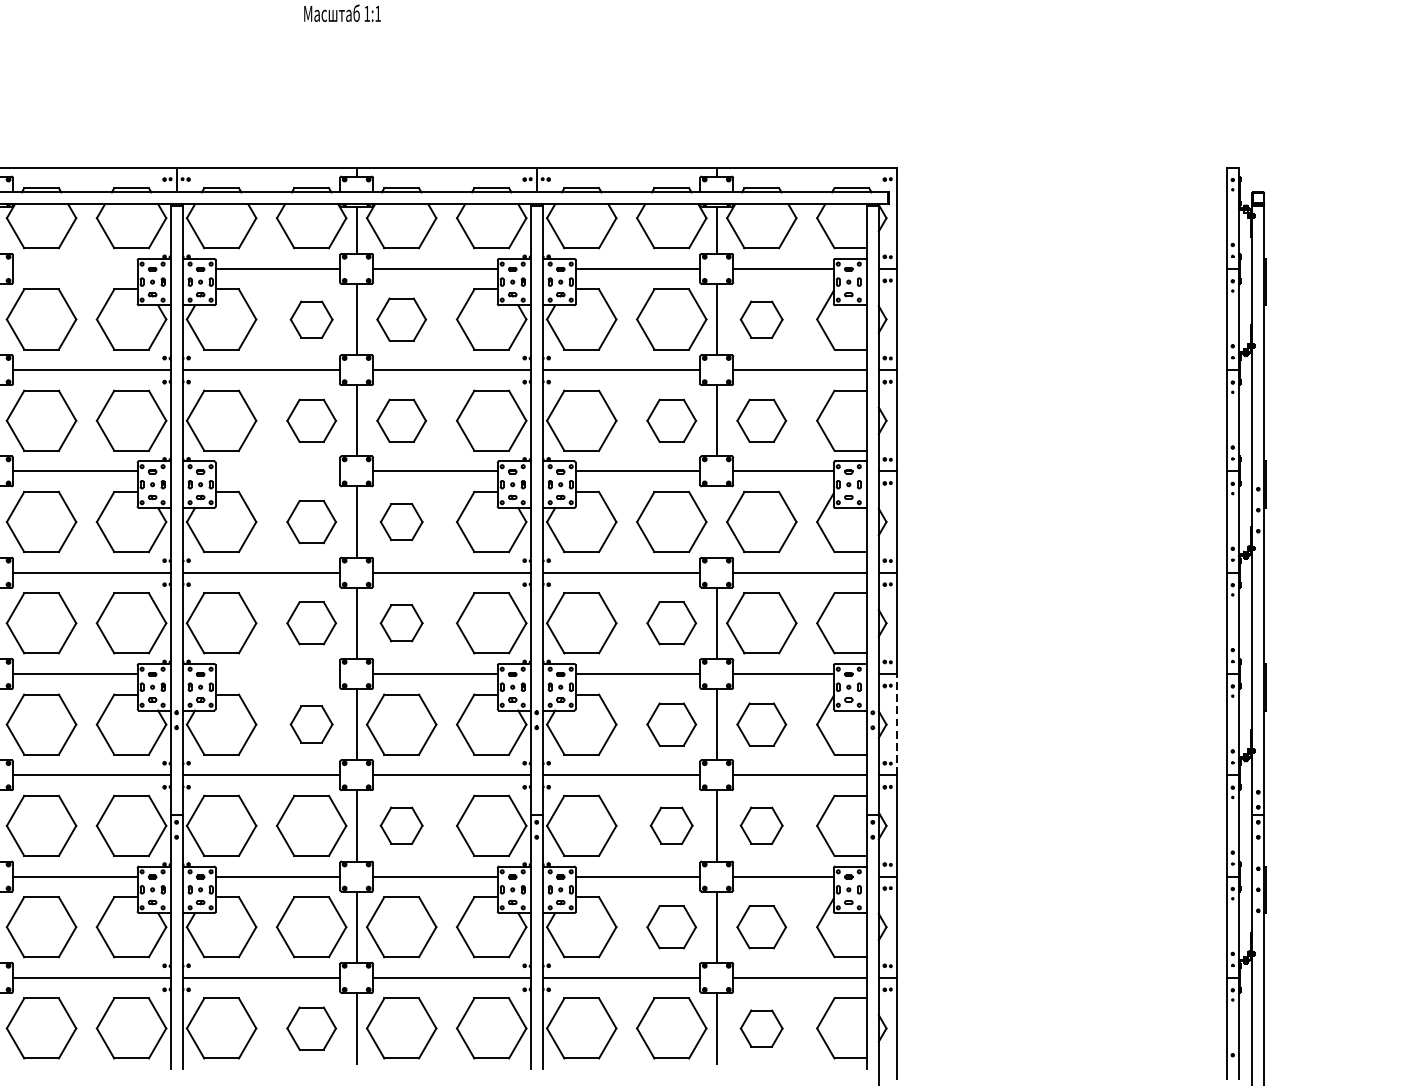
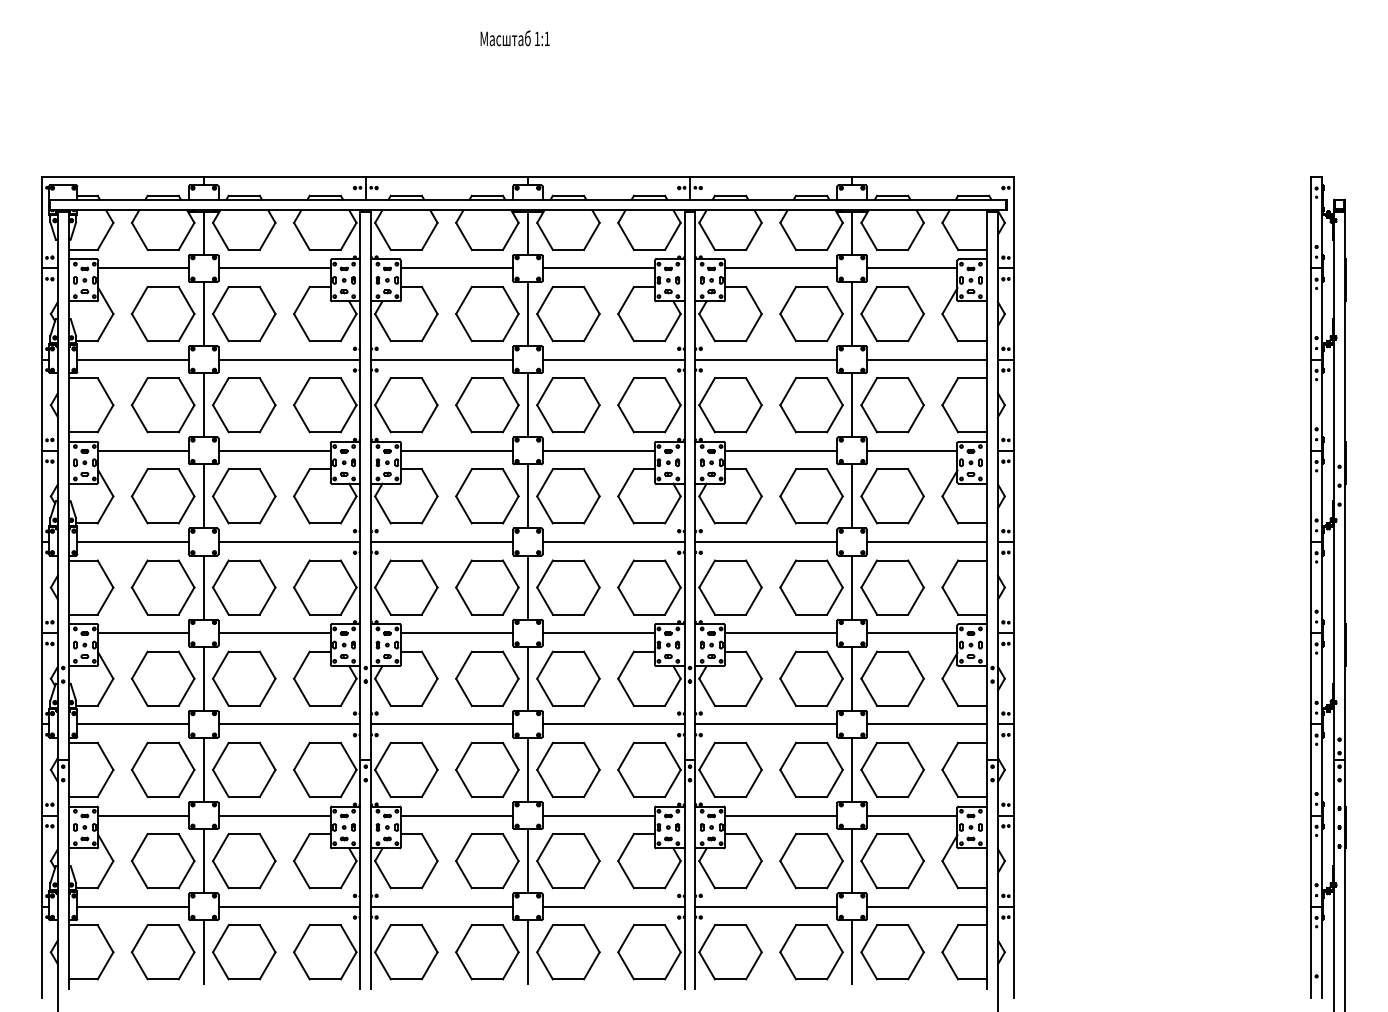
line: (75, 268) -> (274, 268), added
part: (311, 319) -> (487, 314), size x1.67
part: (401, 319) -> (568, 314), size x1.43
part: (761, 319) -> (892, 314), size x1.67
part: (311, 421) -> (487, 405), size x1.43
part: (401, 421) -> (568, 405), size x1.43
part: (671, 421) -> (811, 405), size x1.43
part: (761, 421) -> (892, 405), size x1.43
line: (277, 471) -> (456, 450), added
part: (311, 522) -> (487, 496), size x1.43
part: (401, 522) -> (568, 496), size x1.67
line: (717, 522) -> (852, 496), added
part: (311, 623) -> (487, 587), size x1.43
part: (401, 623) -> (568, 587), size x1.67
part: (671, 623) -> (811, 587), size x1.43
line: (277, 674) -> (456, 633), added
part: (311, 724) -> (487, 678), size x1.67
part: (671, 724) -> (811, 678), size x1.43
part: (761, 724) -> (892, 678), size x1.43
line: (897, 724) -> (1014, 678), dashed -> solid
part: (401, 825) -> (568, 769), size x1.67
part: (671, 825) -> (811, 769), size x1.67
part: (761, 825) -> (892, 769), size x1.67
part: (671, 927) -> (811, 861), size x1.43
part: (761, 927) -> (892, 861), size x1.43
part: (311, 1028) -> (487, 952), size x1.43
part: (761, 1028) -> (892, 952), size x1.67

